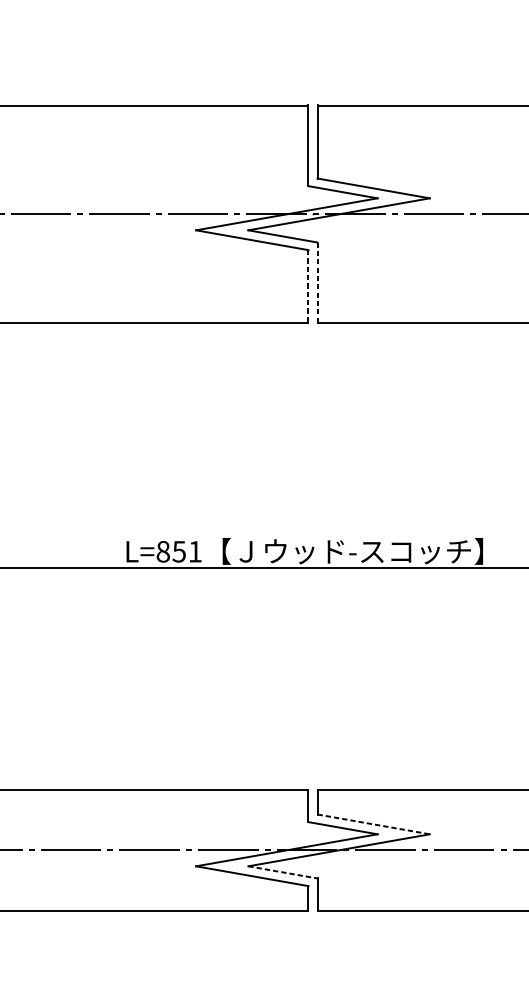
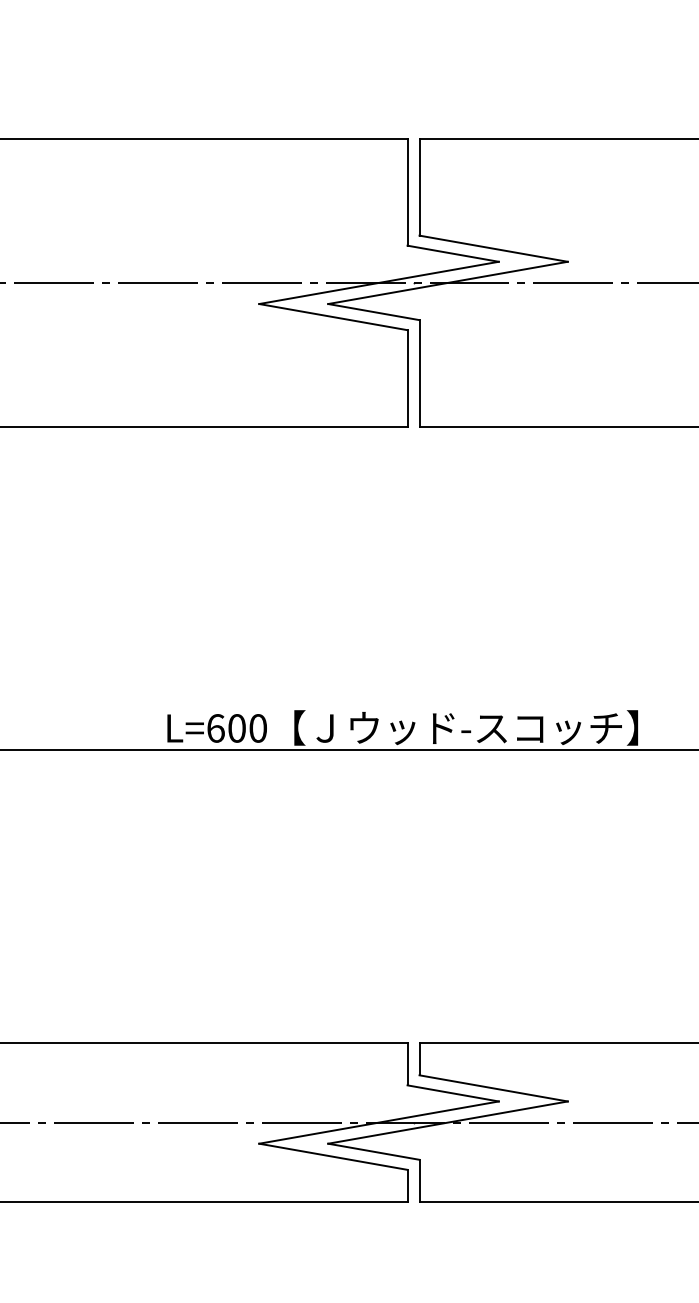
line: (317, 282) -> (419, 373), dashed -> solid
line: (308, 286) -> (407, 378), dashed -> solid
text: (178, 551) -> (236, 728), L=851 -> L=600
line: (374, 824) -> (494, 1088), dashed -> solid
line: (283, 872) -> (374, 1151), dashed -> solid

